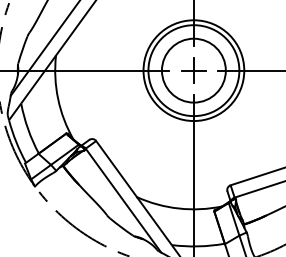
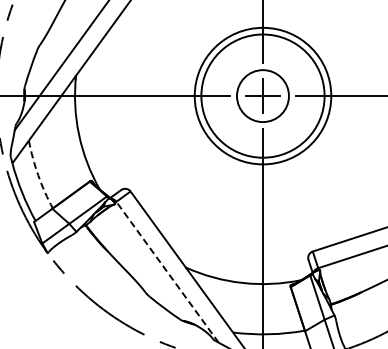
circle: (193, 70) -> (262, 95), size x0.6
arc: (28, 129) -> (38, 175), solid -> dashed
line: (123, 200) -> (167, 271), solid -> dashed

